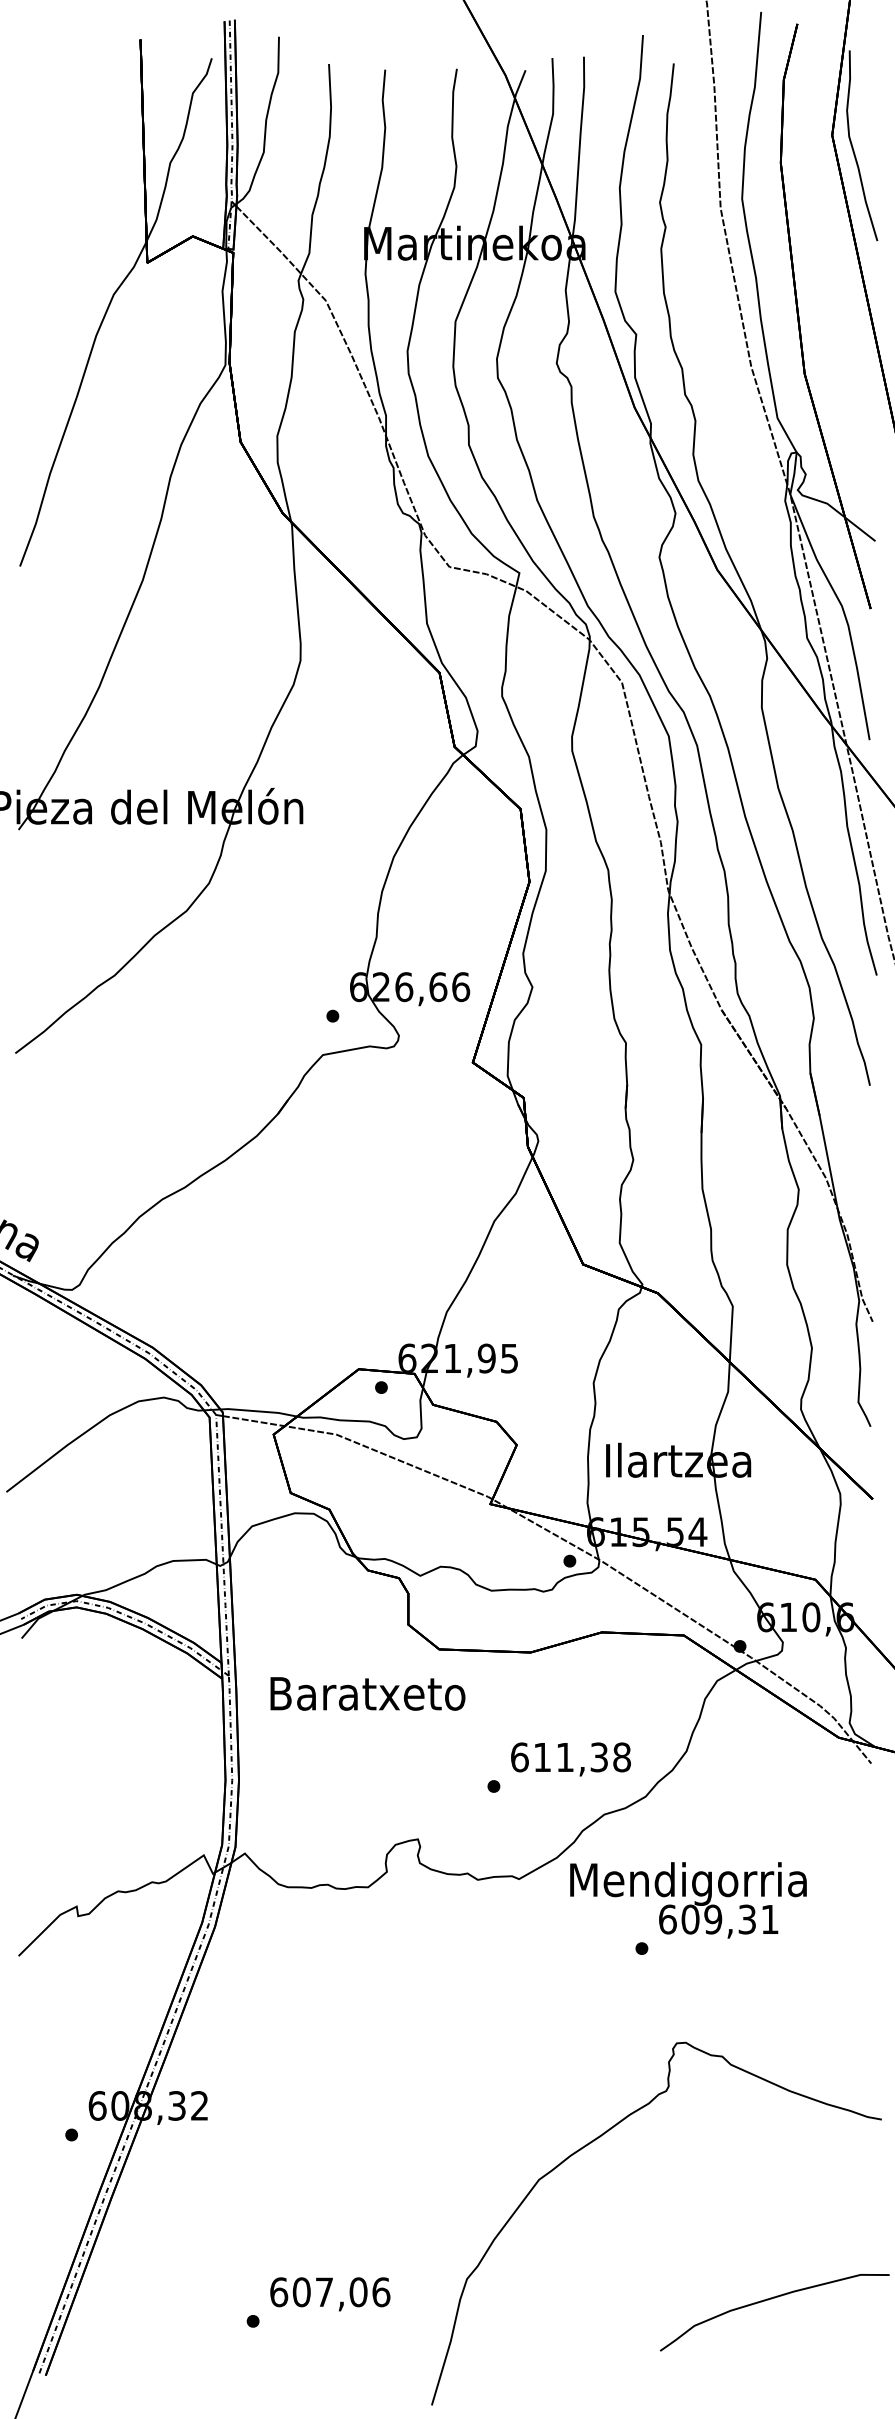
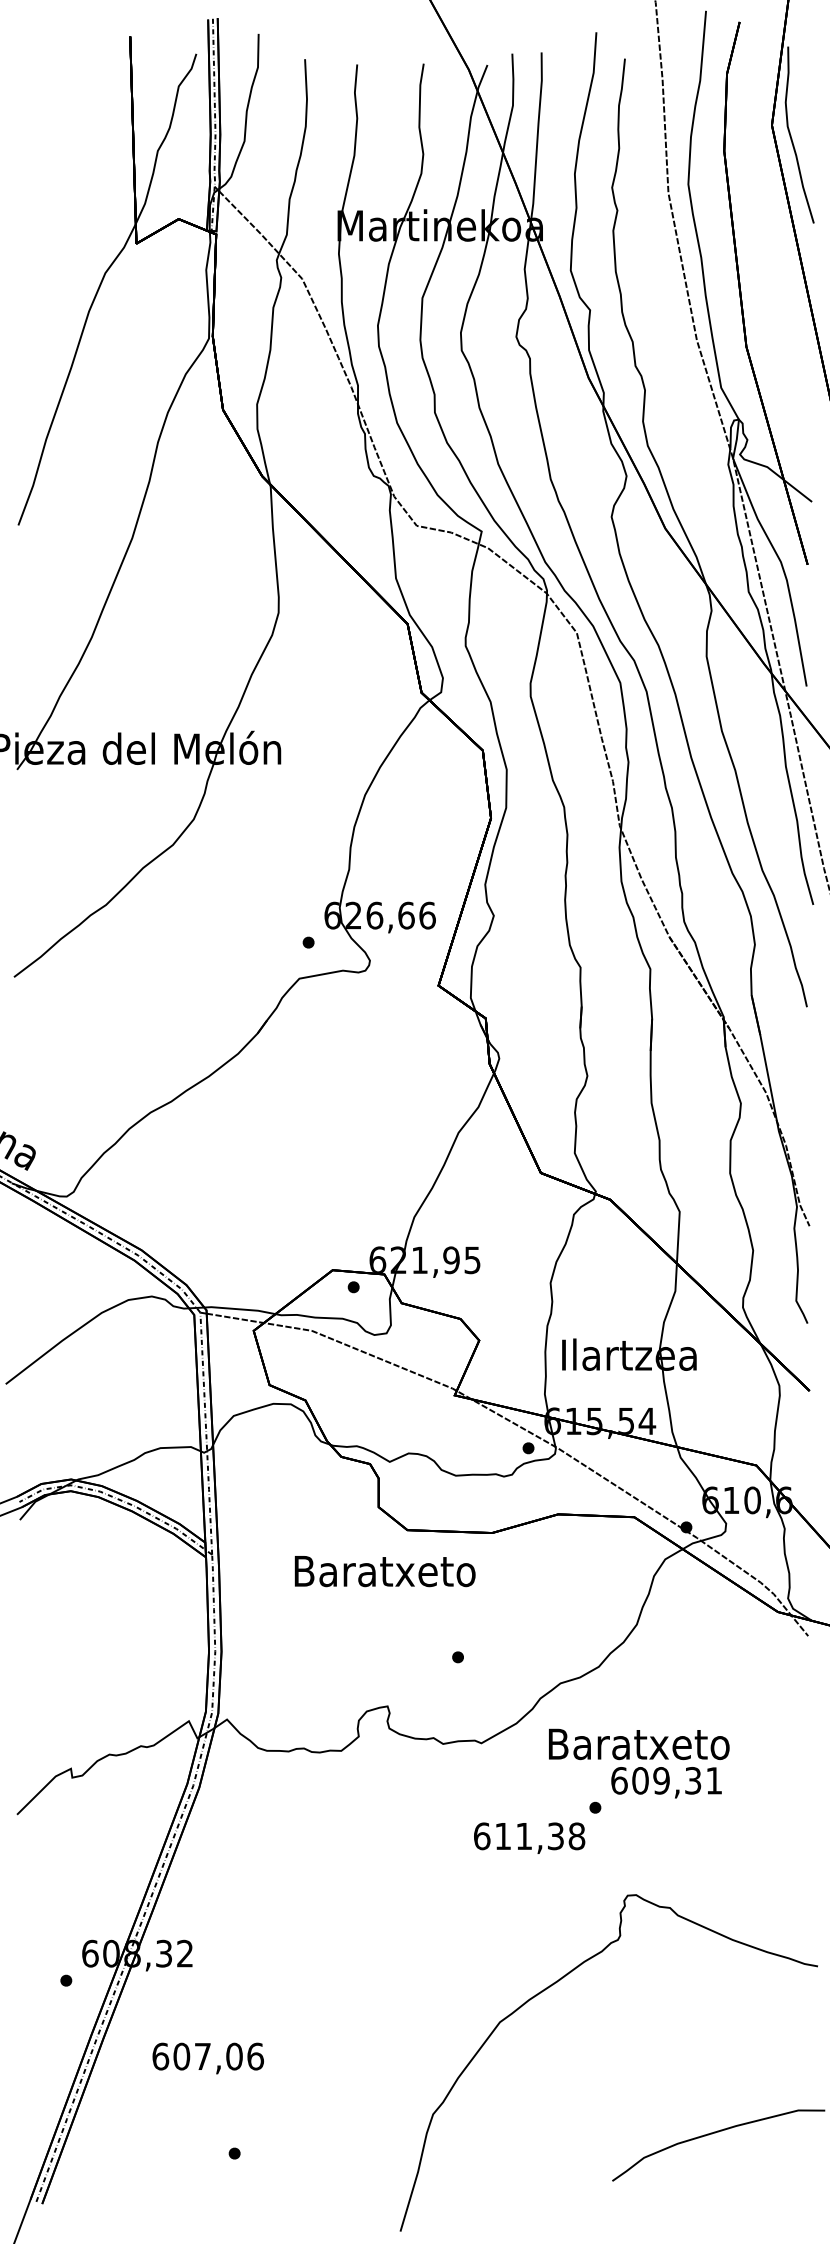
text: (367, 1693) -> (384, 1571), moved
text: (570, 1758) -> (529, 1837), moved
text: (688, 1883) -> (638, 1747), Mendigorria -> Baratxeto
text: (329, 2294) -> (207, 2058), moved

